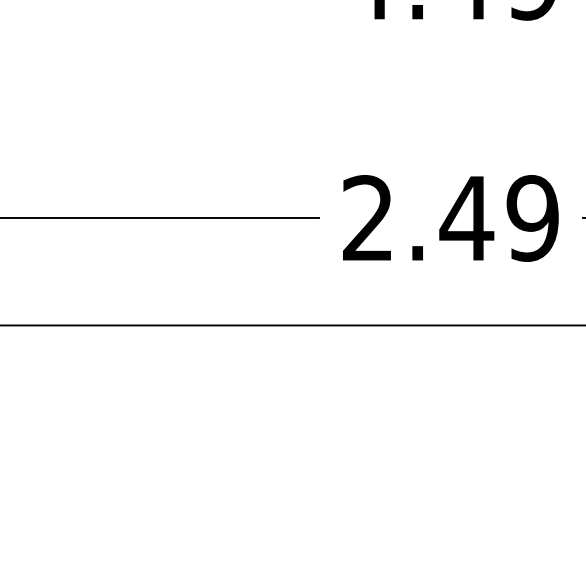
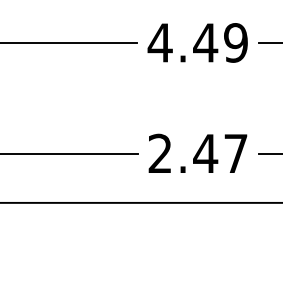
text: (531, 217) -> (235, 153), 2.49 -> 2.47

